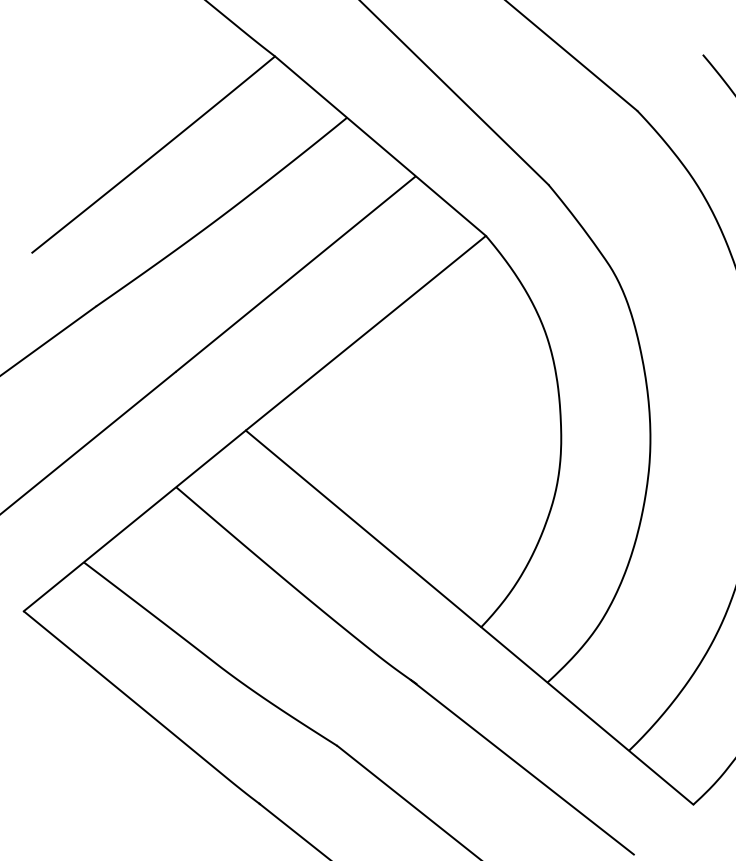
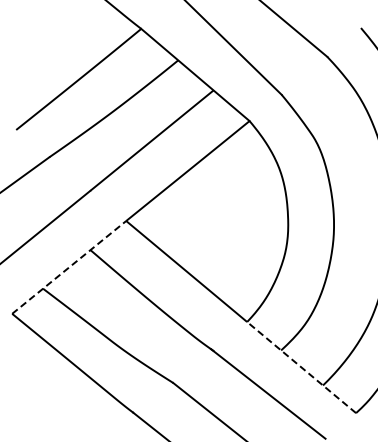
line: (135, 521) -> (69, 267), solid -> dashed
line: (587, 715) -> (301, 367), solid -> dashed

